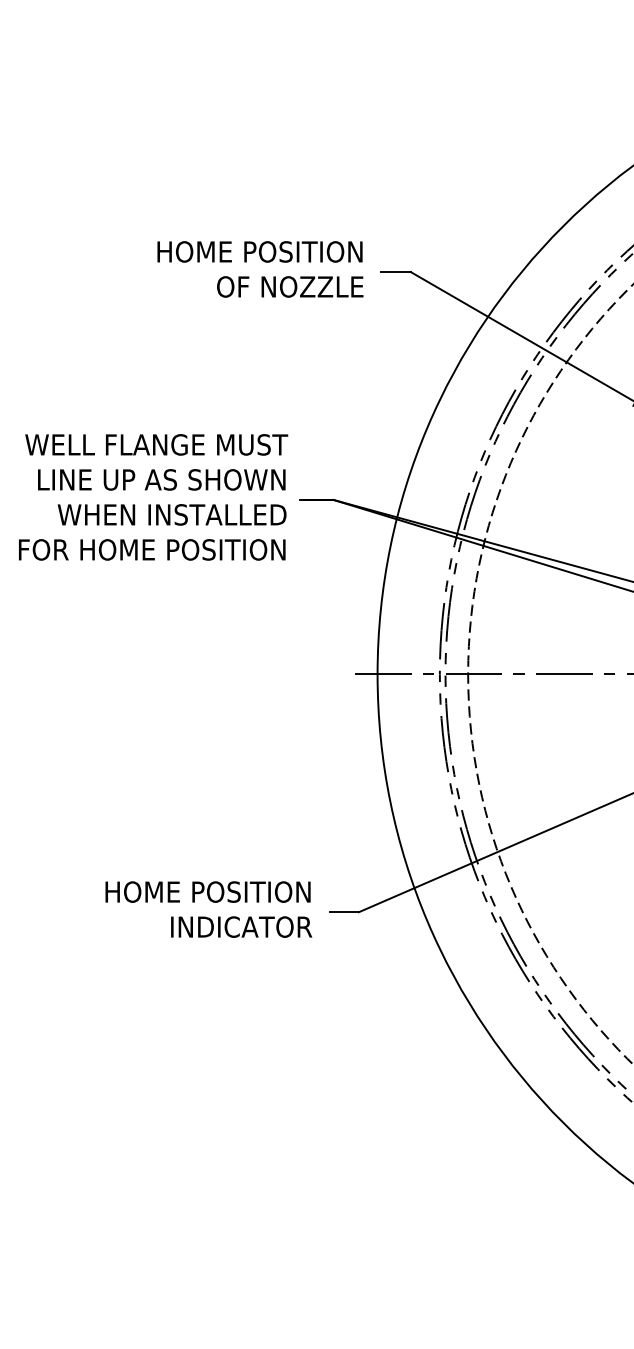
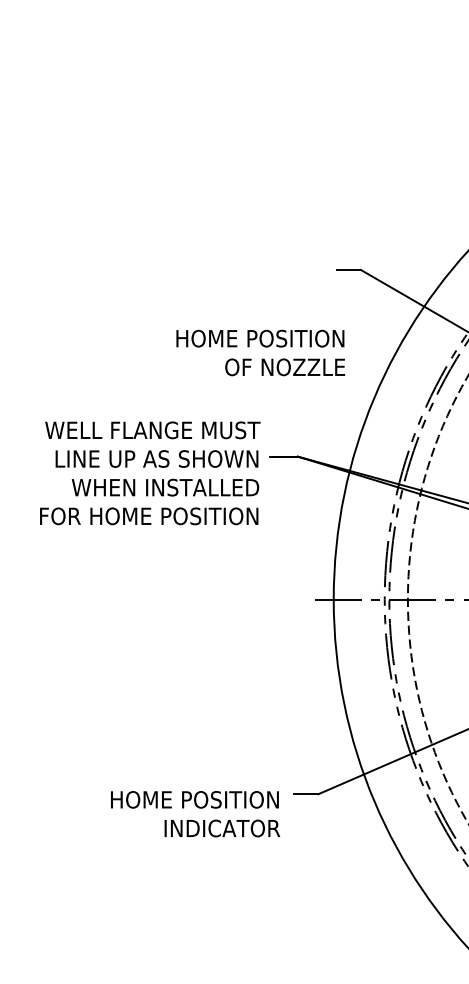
text: (260, 269) -> (260, 353), moved
text: (153, 497) -> (150, 473), moved
text: (208, 909) -> (195, 814), moved

